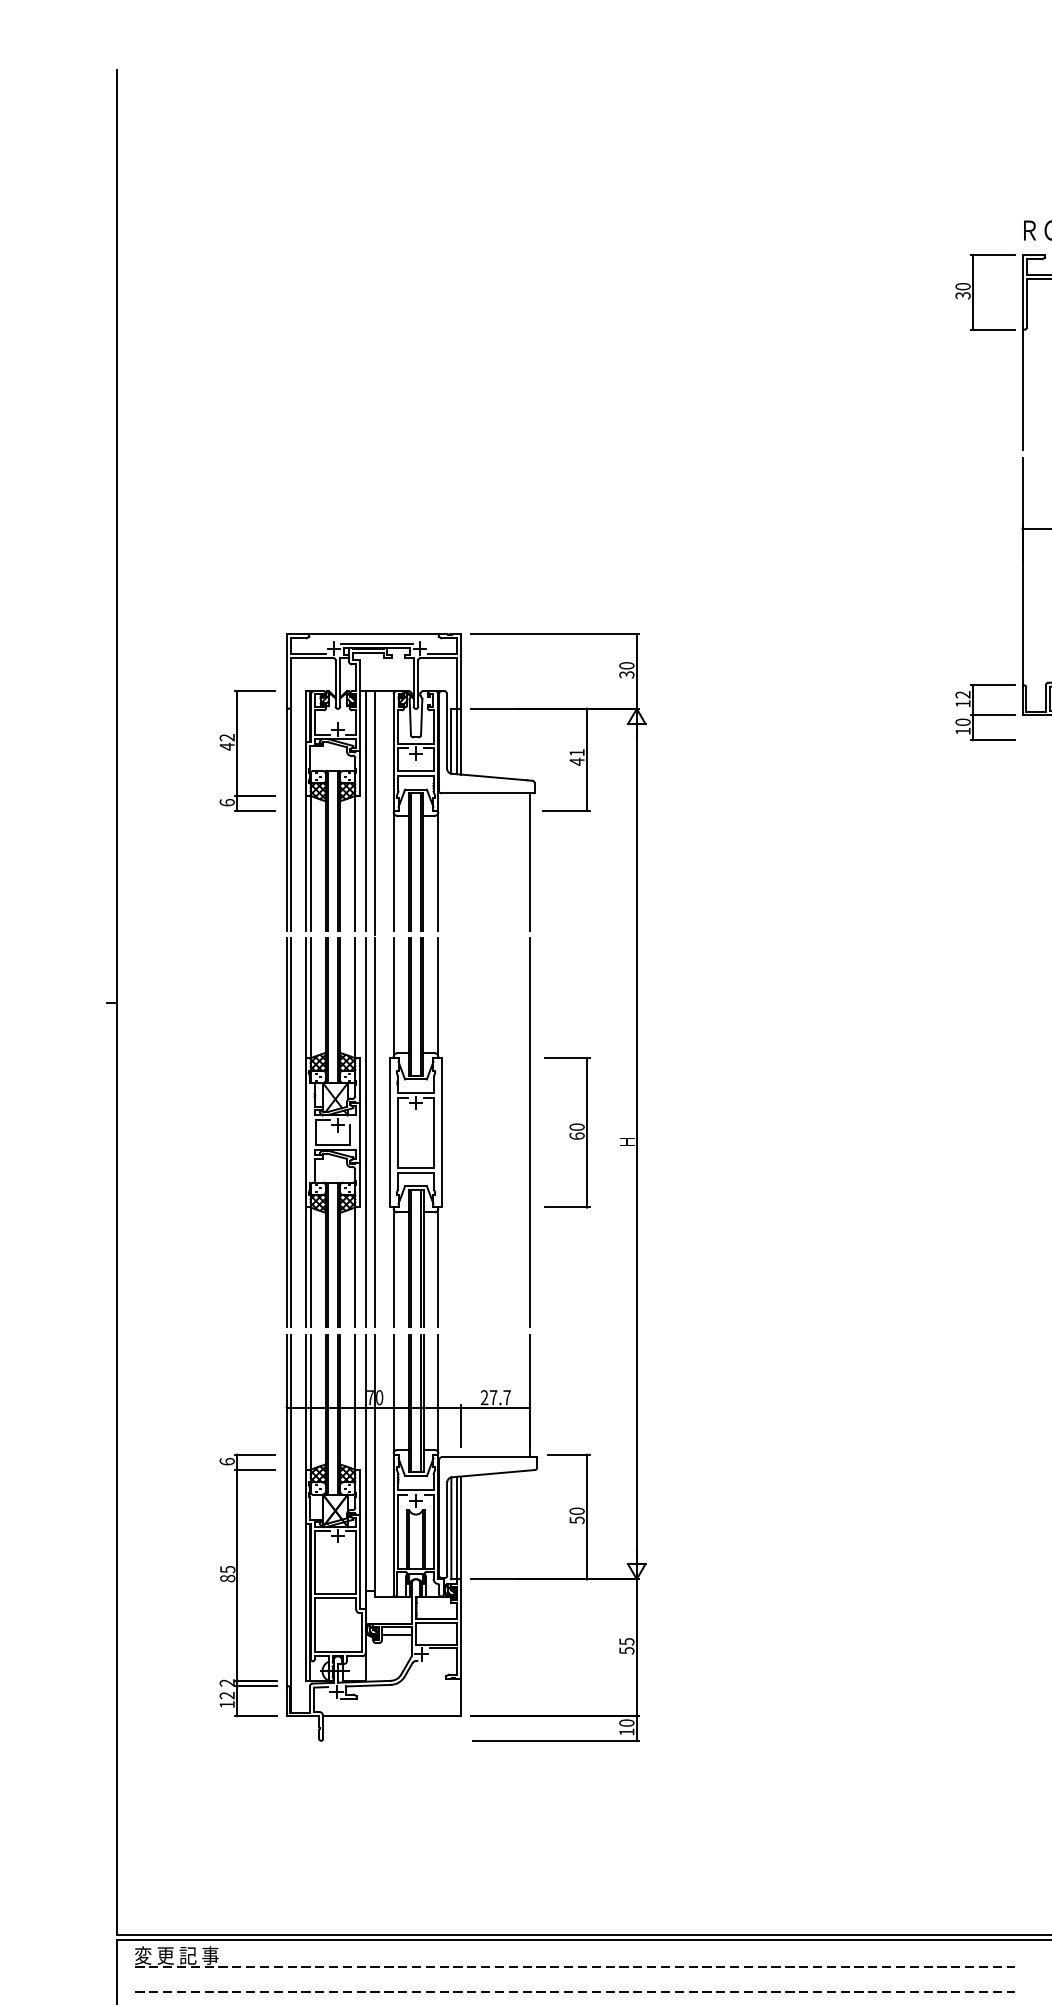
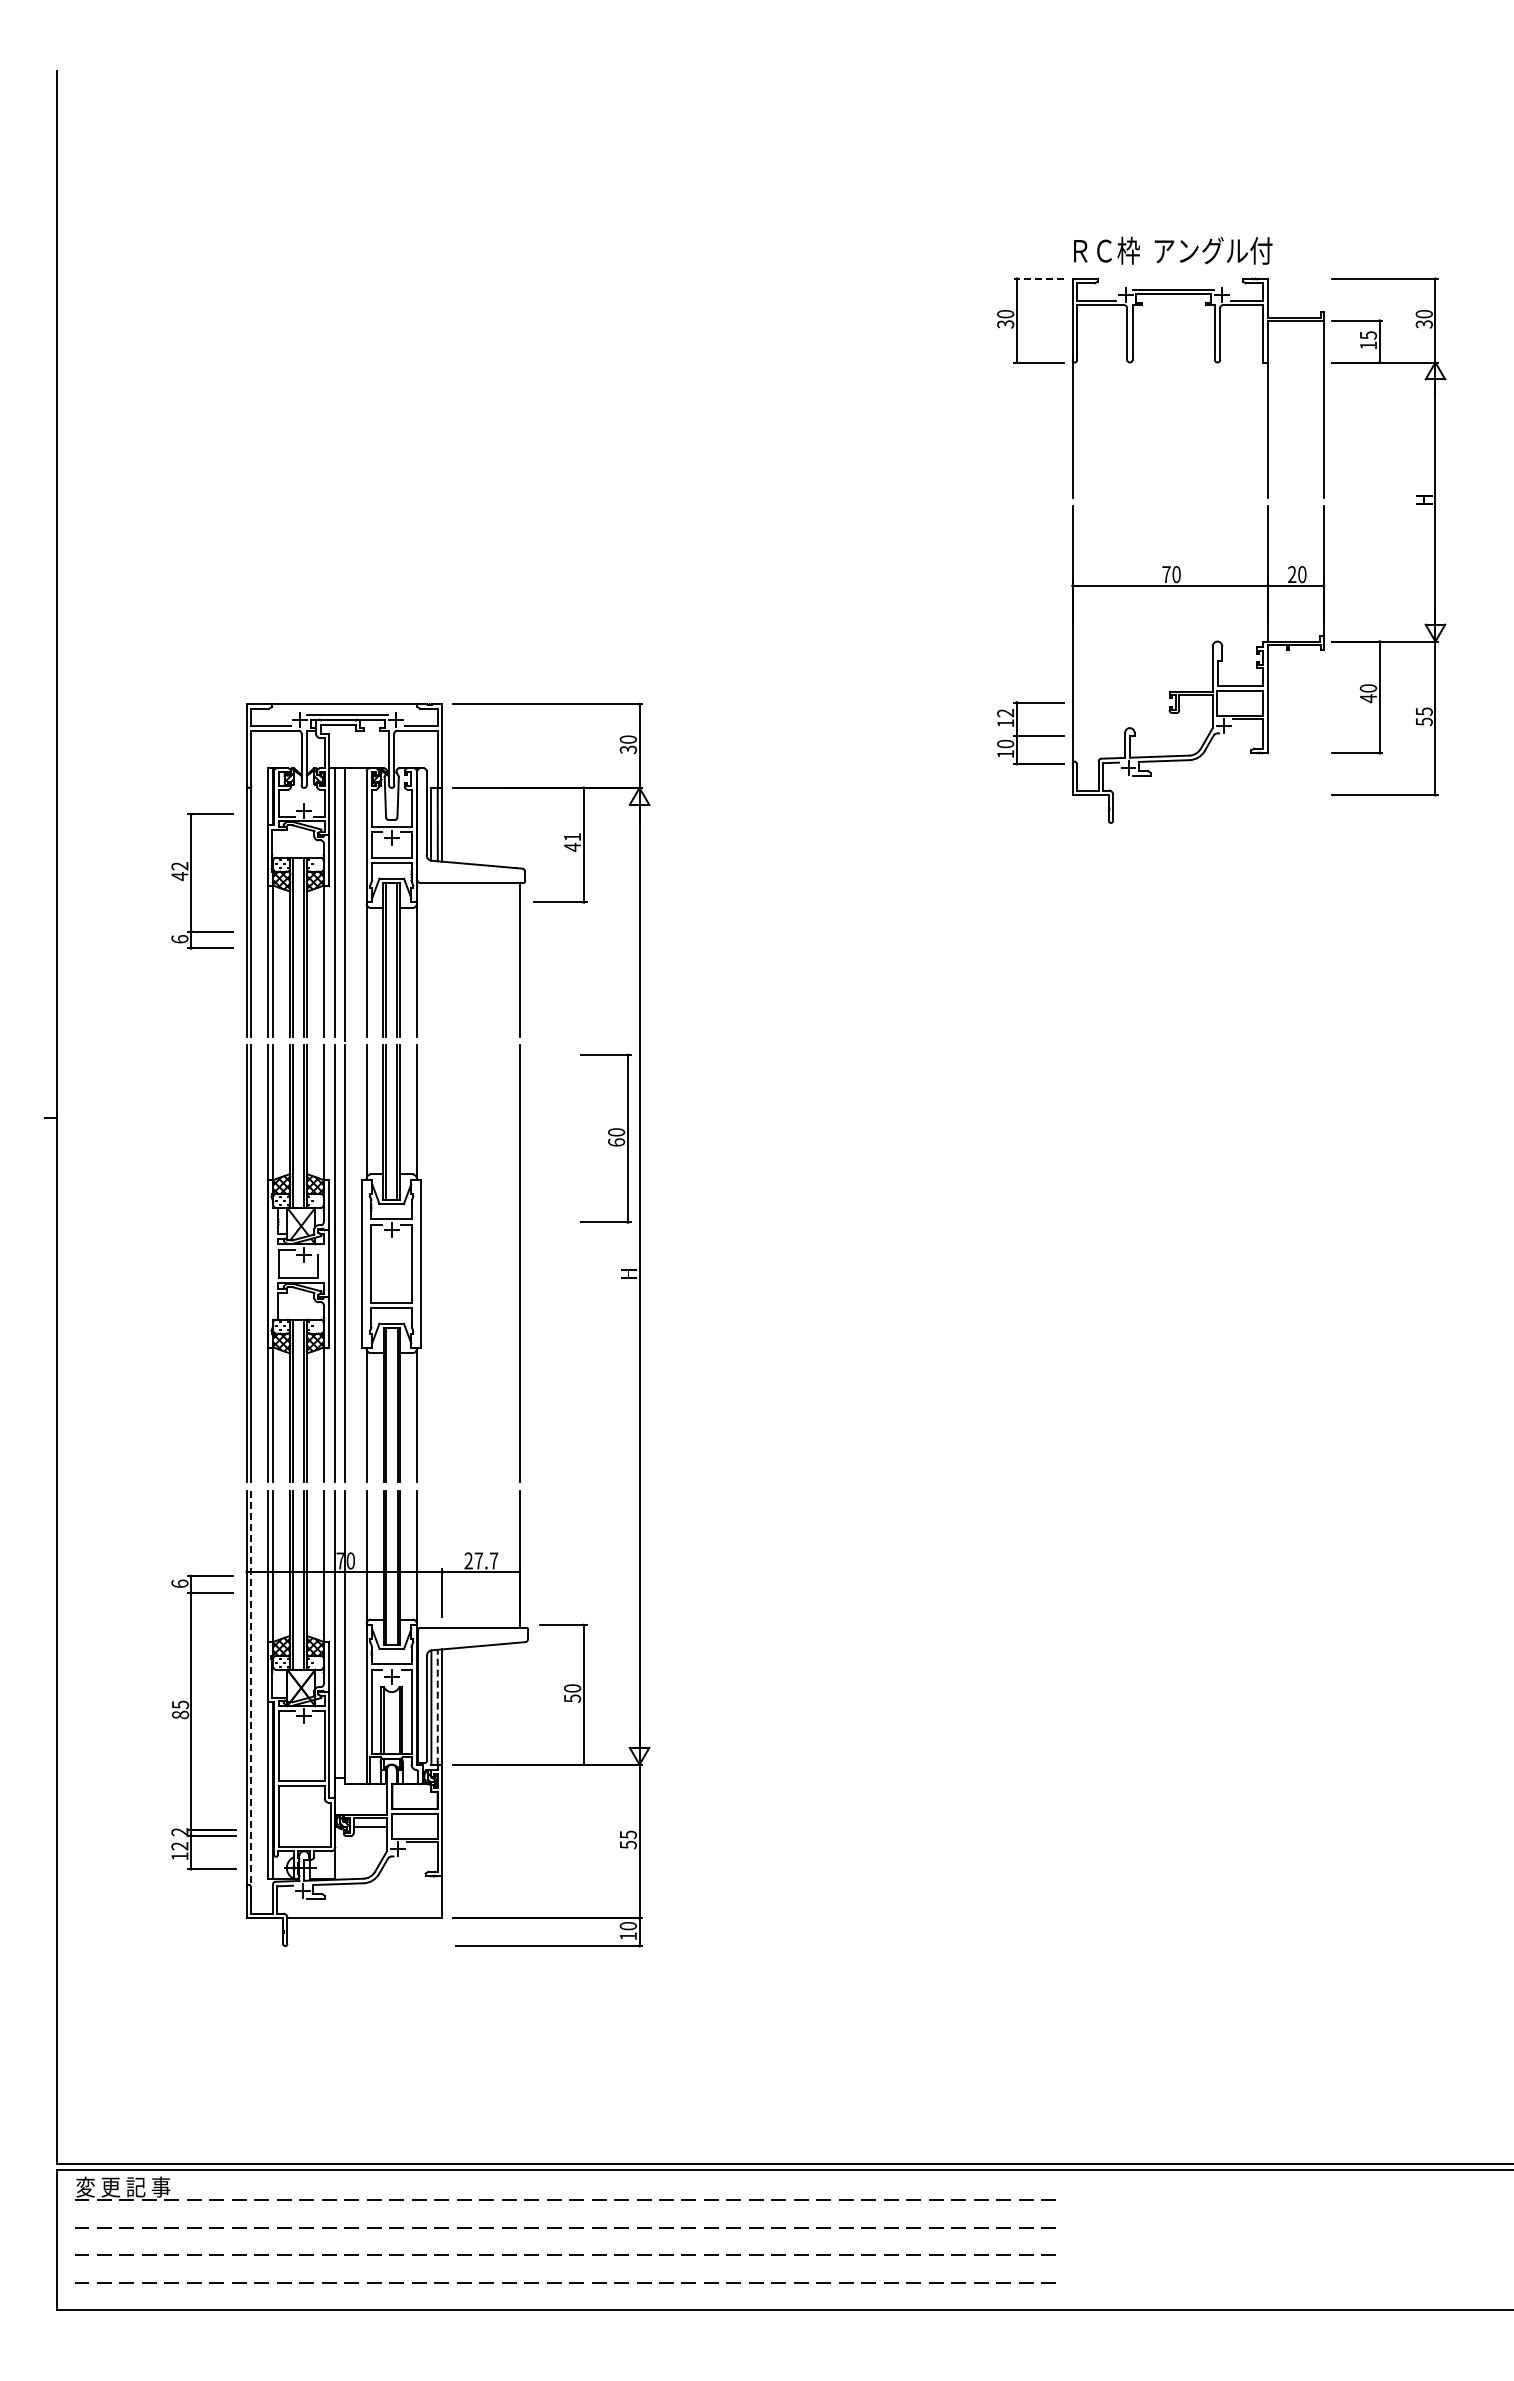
line: (992, 254) -> (1038, 278), solid -> dashed
part: (985, 712) -> (1030, 733), moved
part: (237, 751) -> (191, 881), moved
part: (567, 1132) -> (605, 1138), moved
line: (291, 1523) -> (251, 1702), solid -> dashed
line: (456, 1527) -> (437, 1706), solid -> dashed
part: (237, 1585) -> (191, 1722), moved

